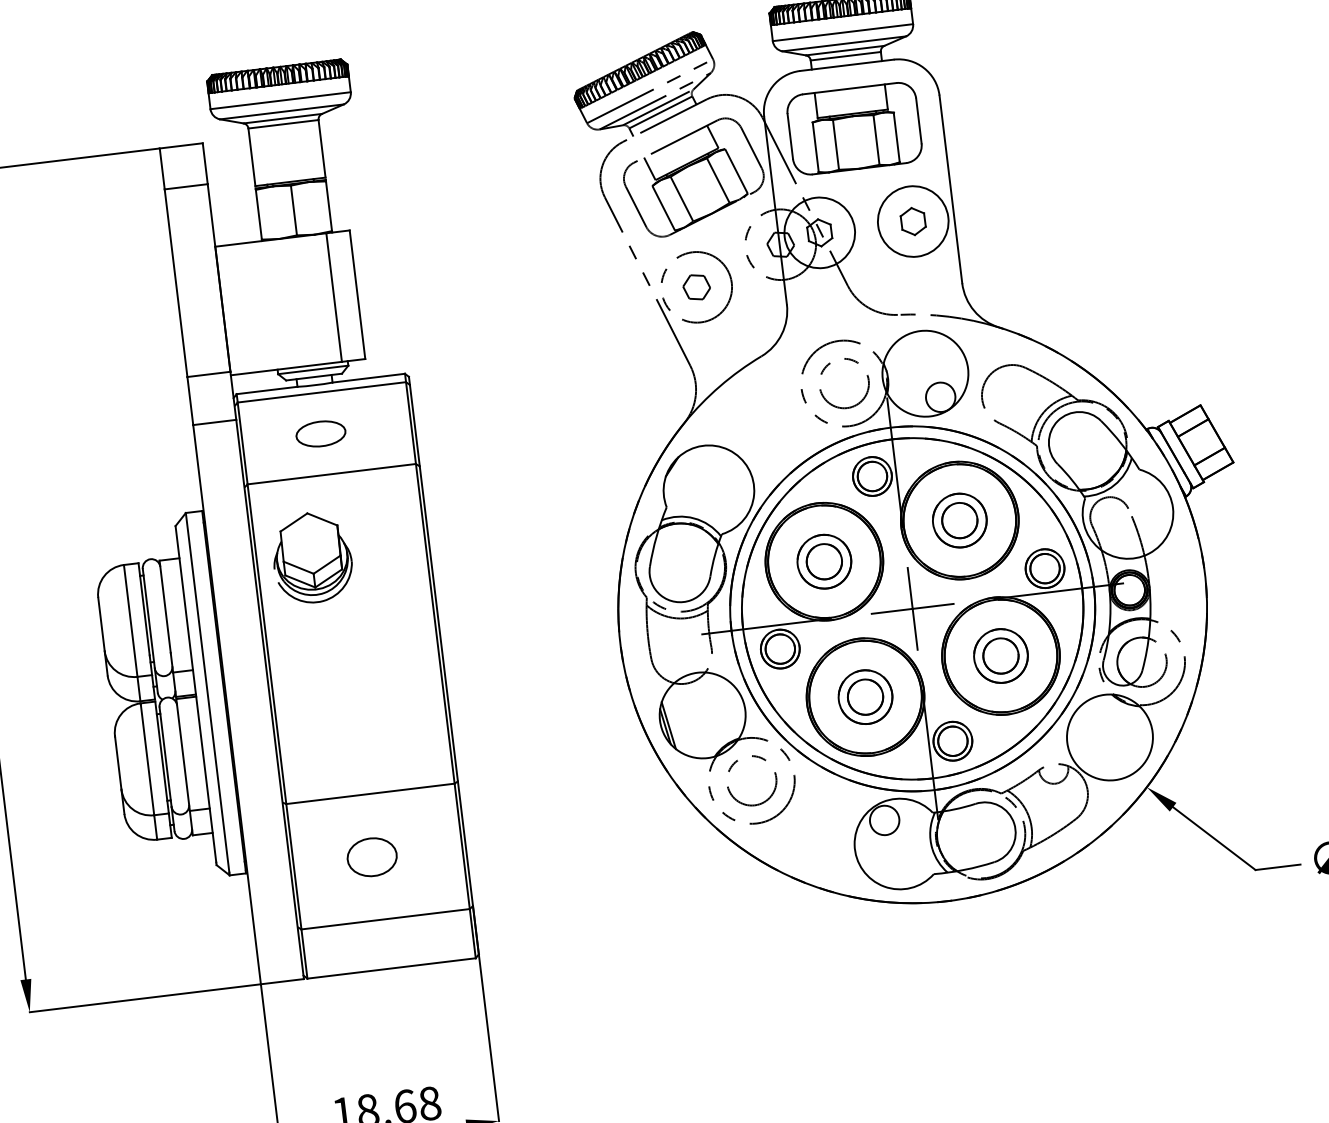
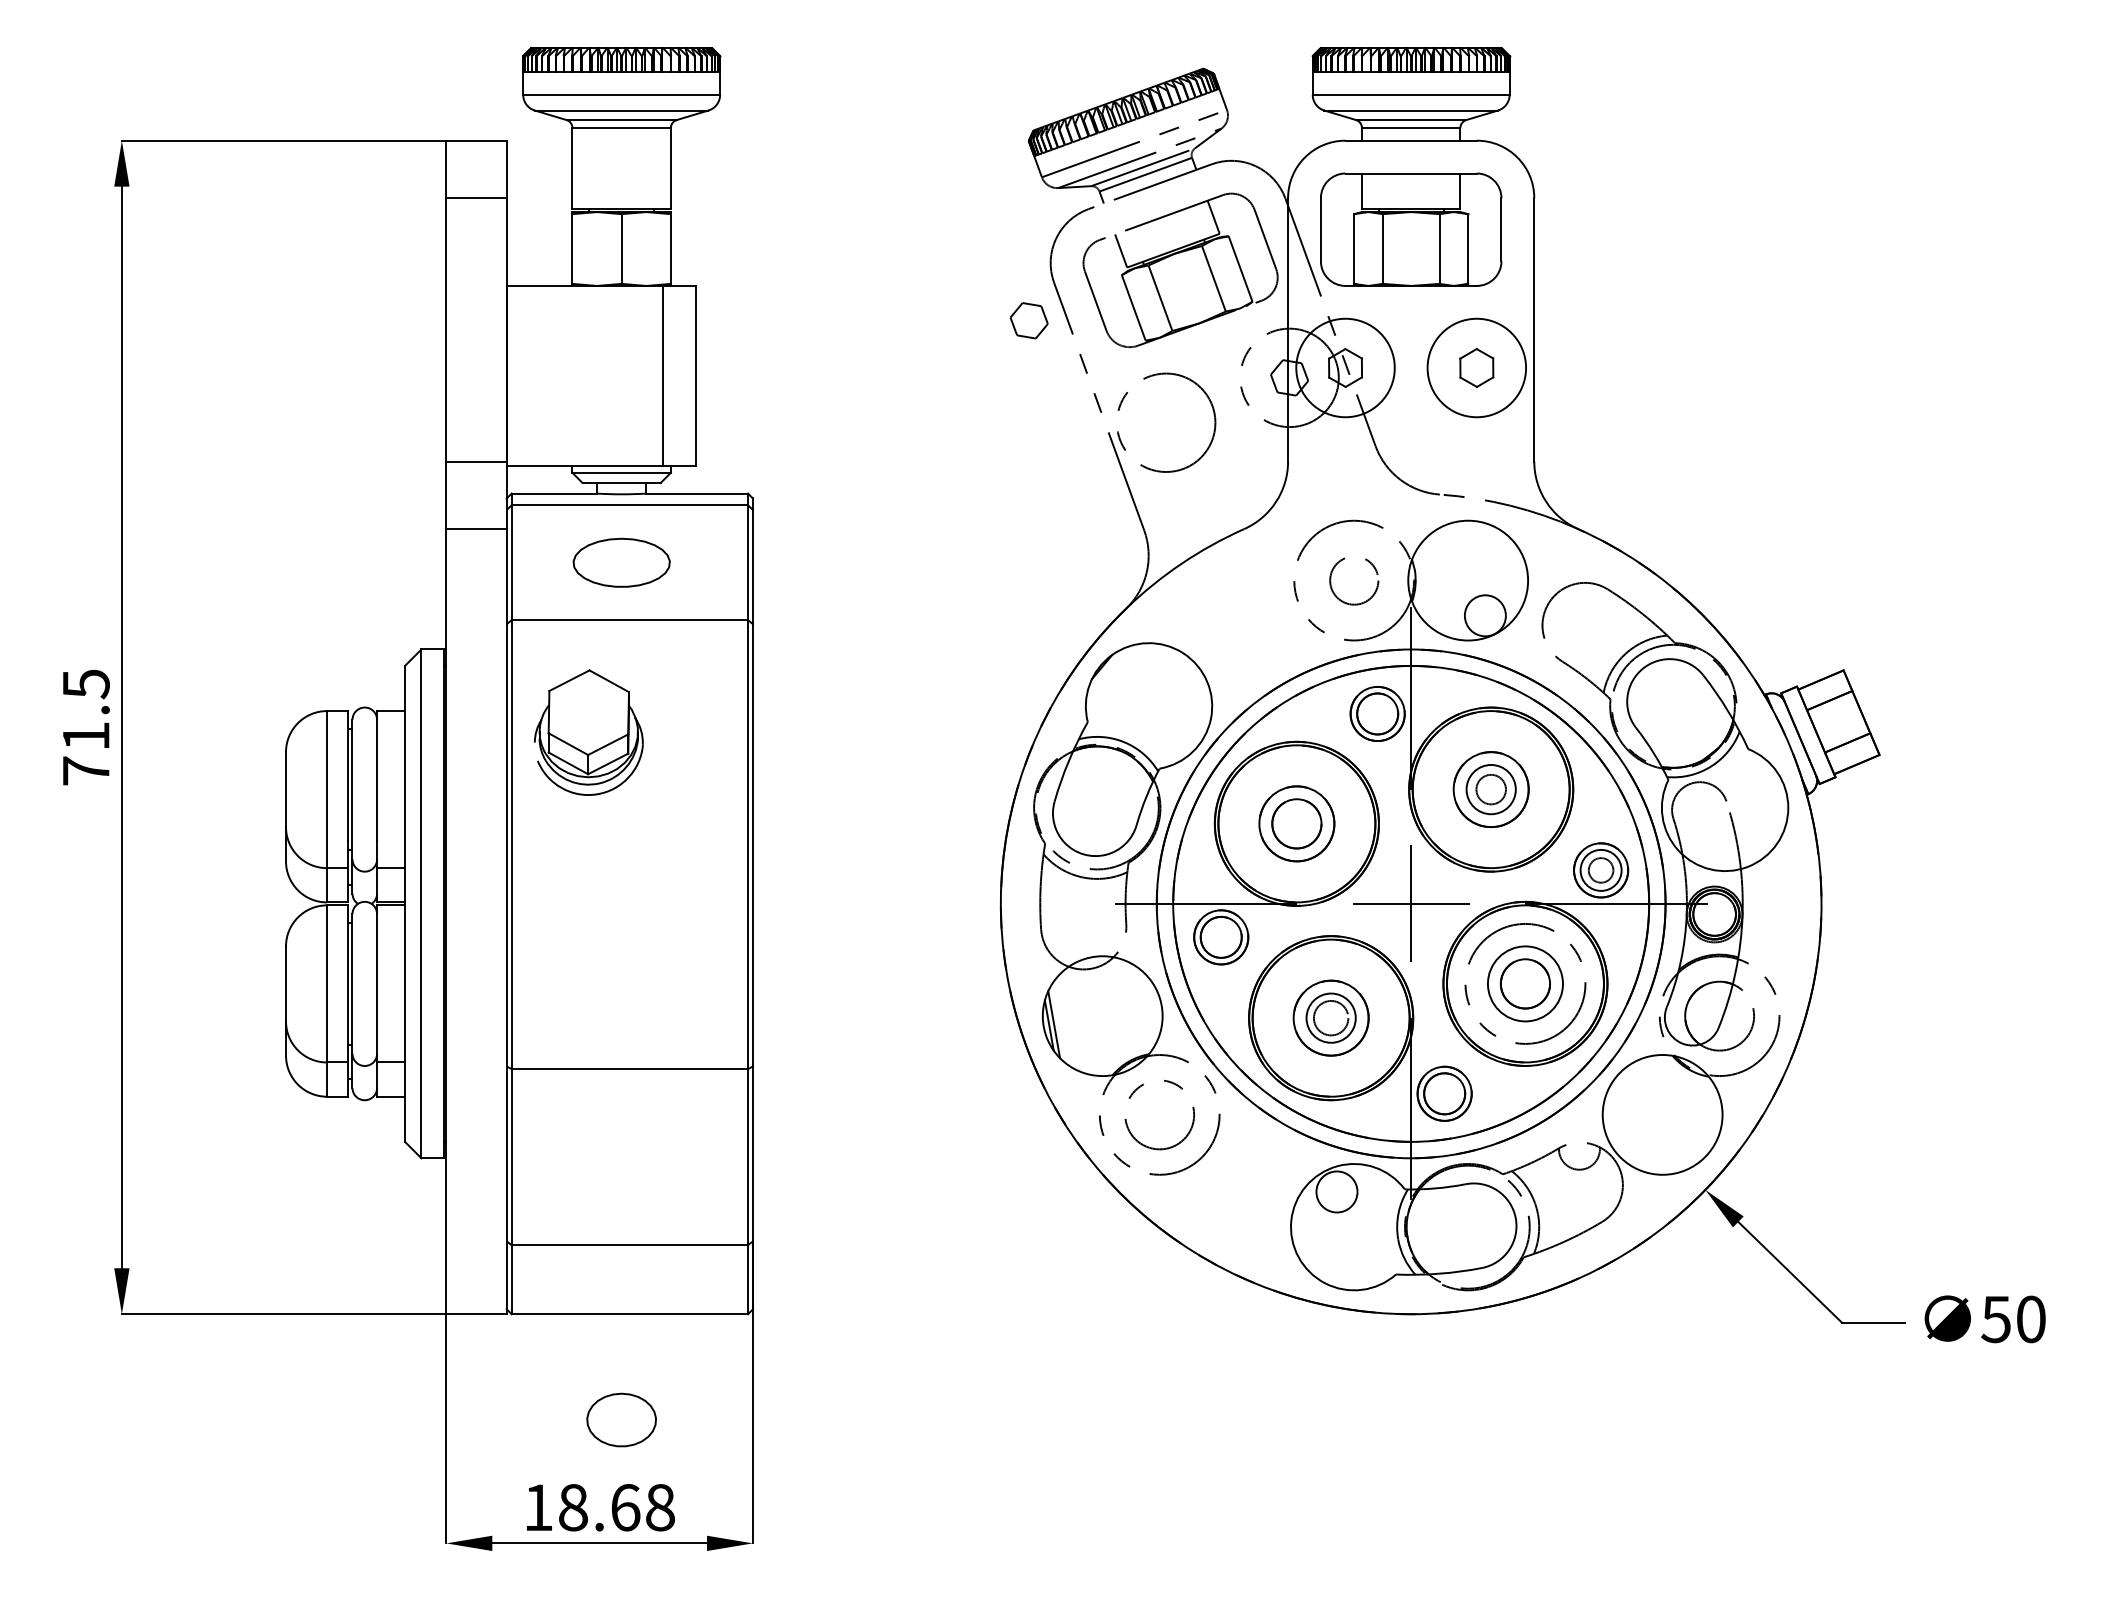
part: (696, 287) -> (1028, 320), moved
circle: (844, 383) -> (1354, 580), size x0.7
part: (320, 433) -> (621, 562), size x1.4
circle: (959, 520) -> (1490, 789), size x0.6
circle: (1044, 568) -> (1600, 869), size x0.6
circle: (1000, 655) -> (1524, 983), size x1.6
circle: (865, 696) -> (1330, 1017), size x0.7
part: (372, 856) -> (621, 1419), moved

